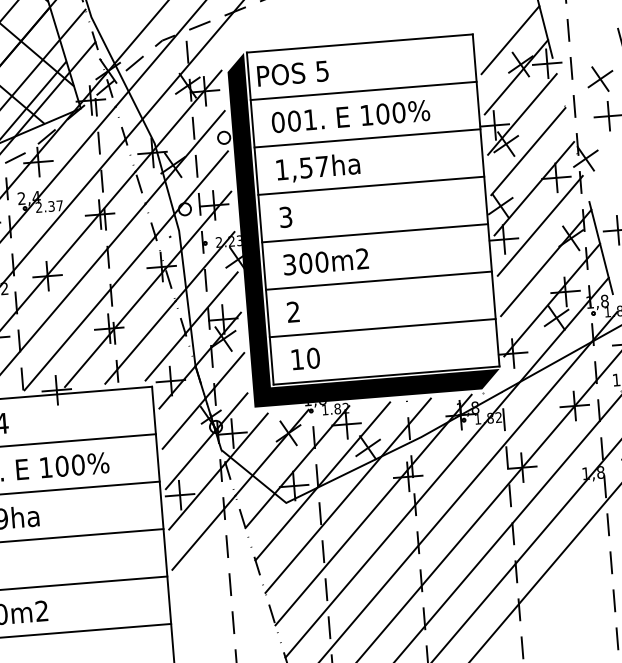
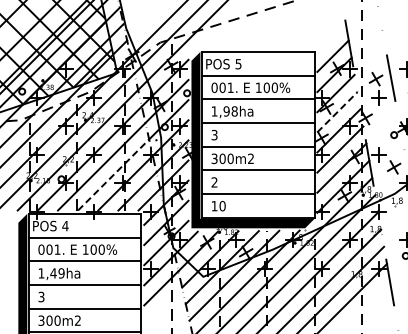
line: (528, 150) -> (337, 111), solid -> dashed
text: (313, 167) -> (230, 111), 1,57ha -> 1,98ha
line: (91, 312) -> (114, 174), solid -> dashed

